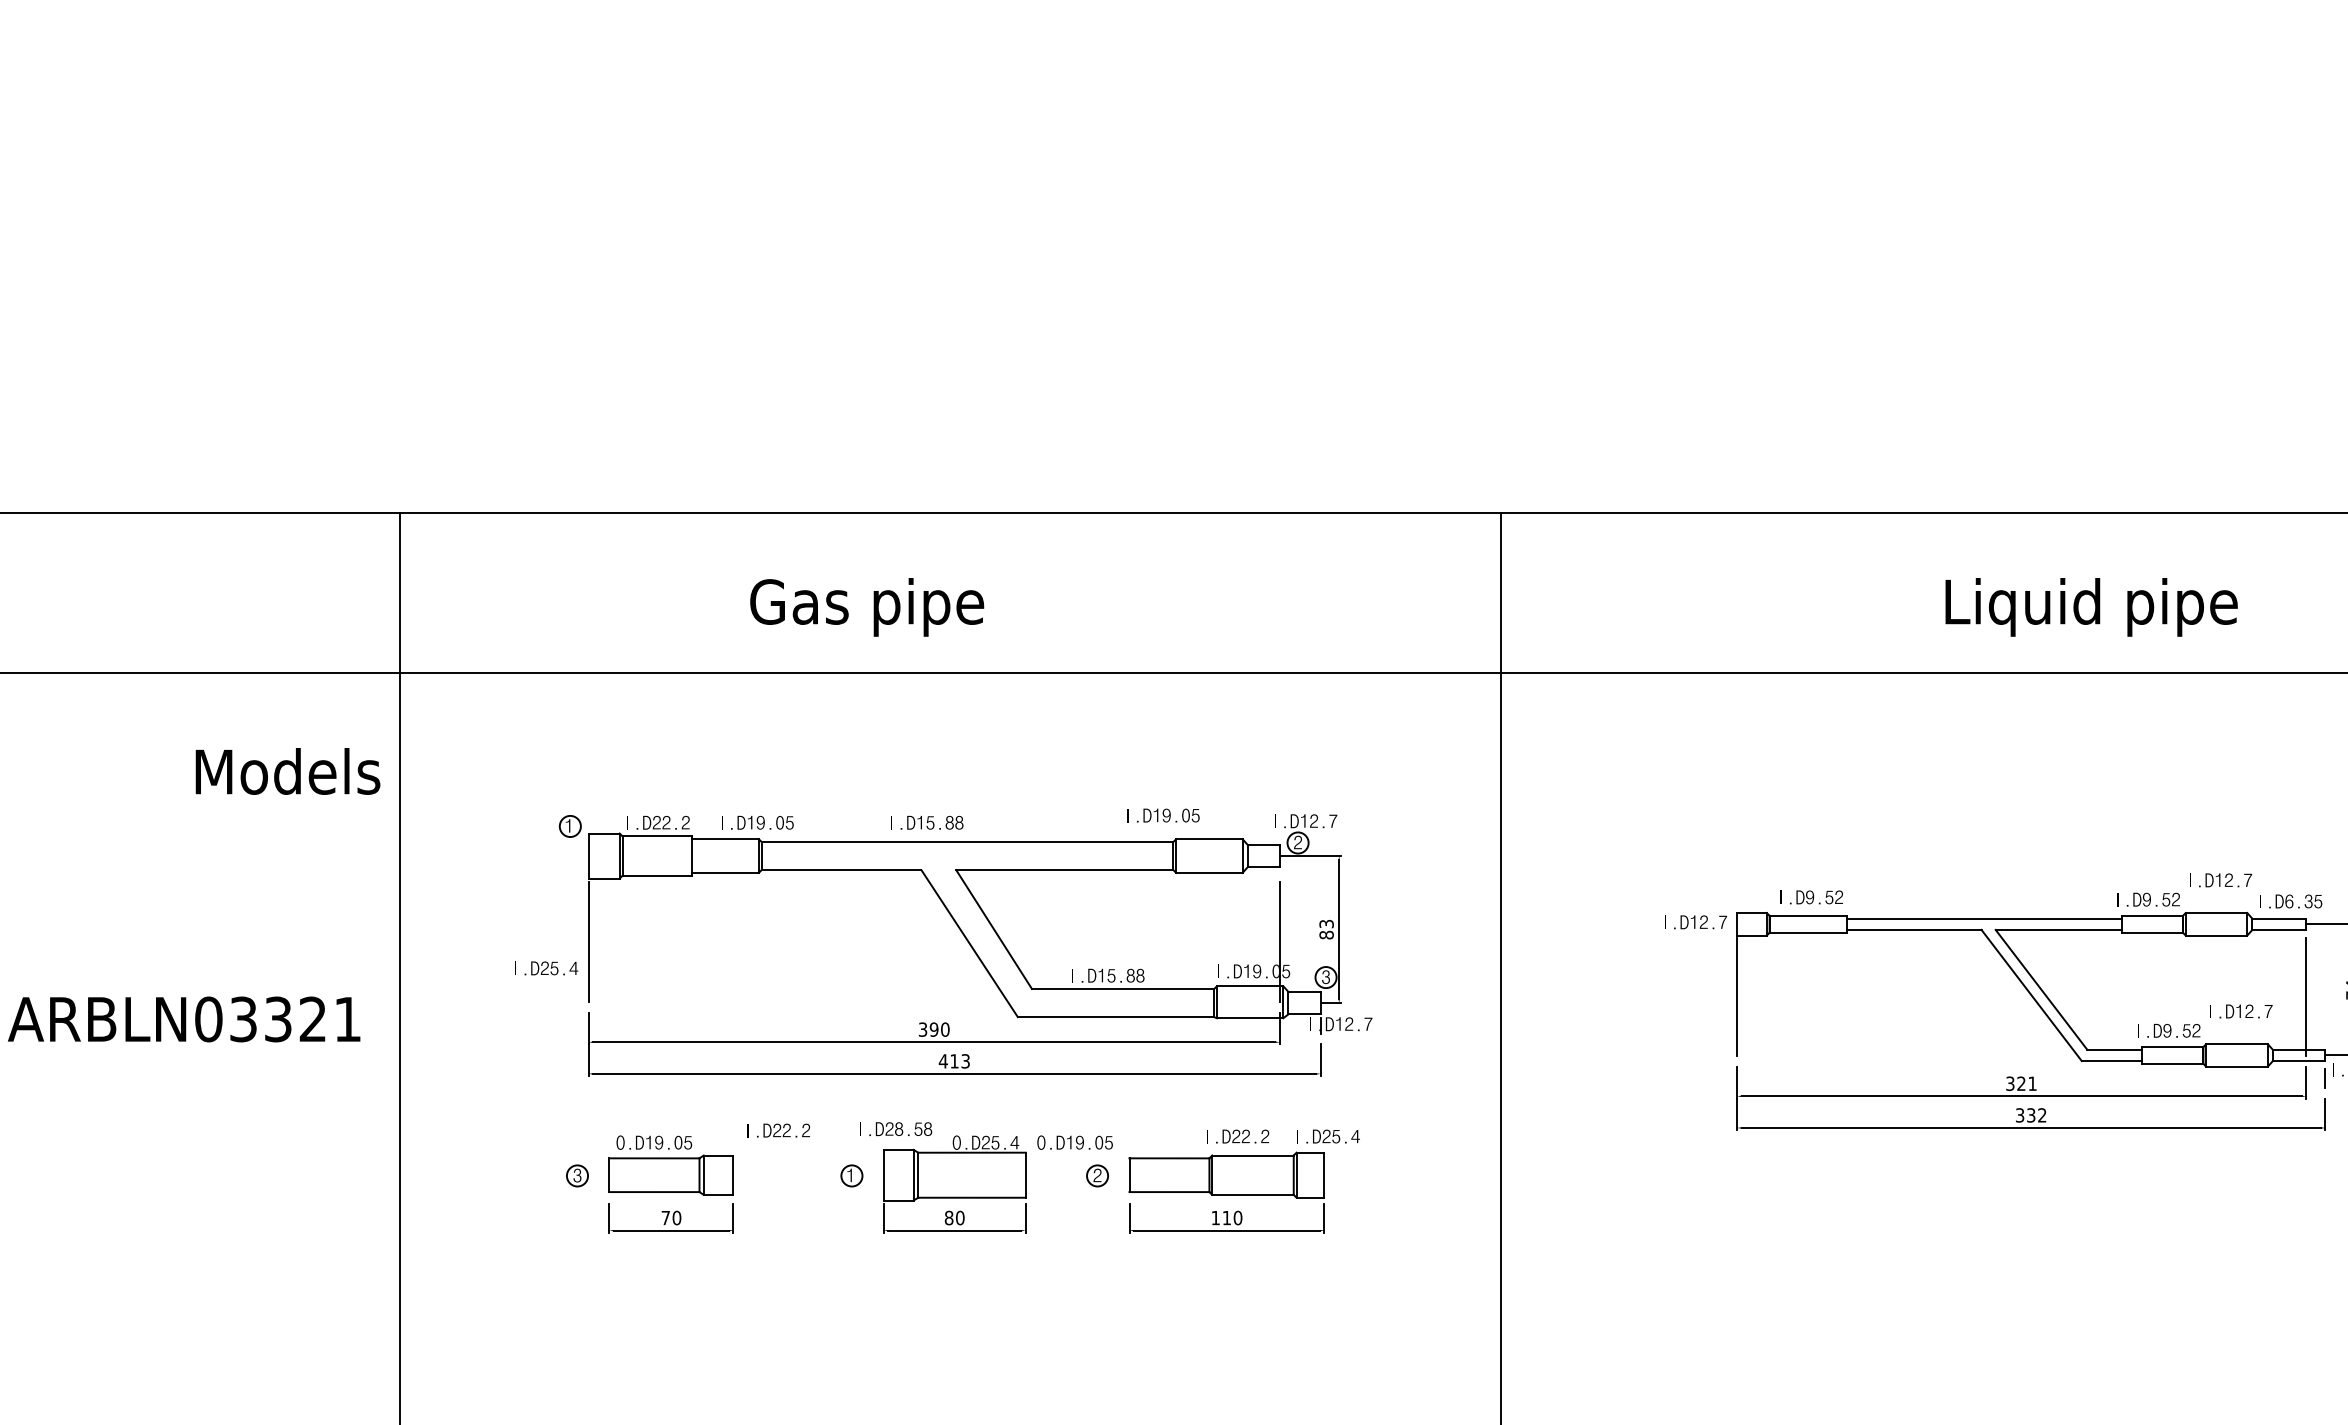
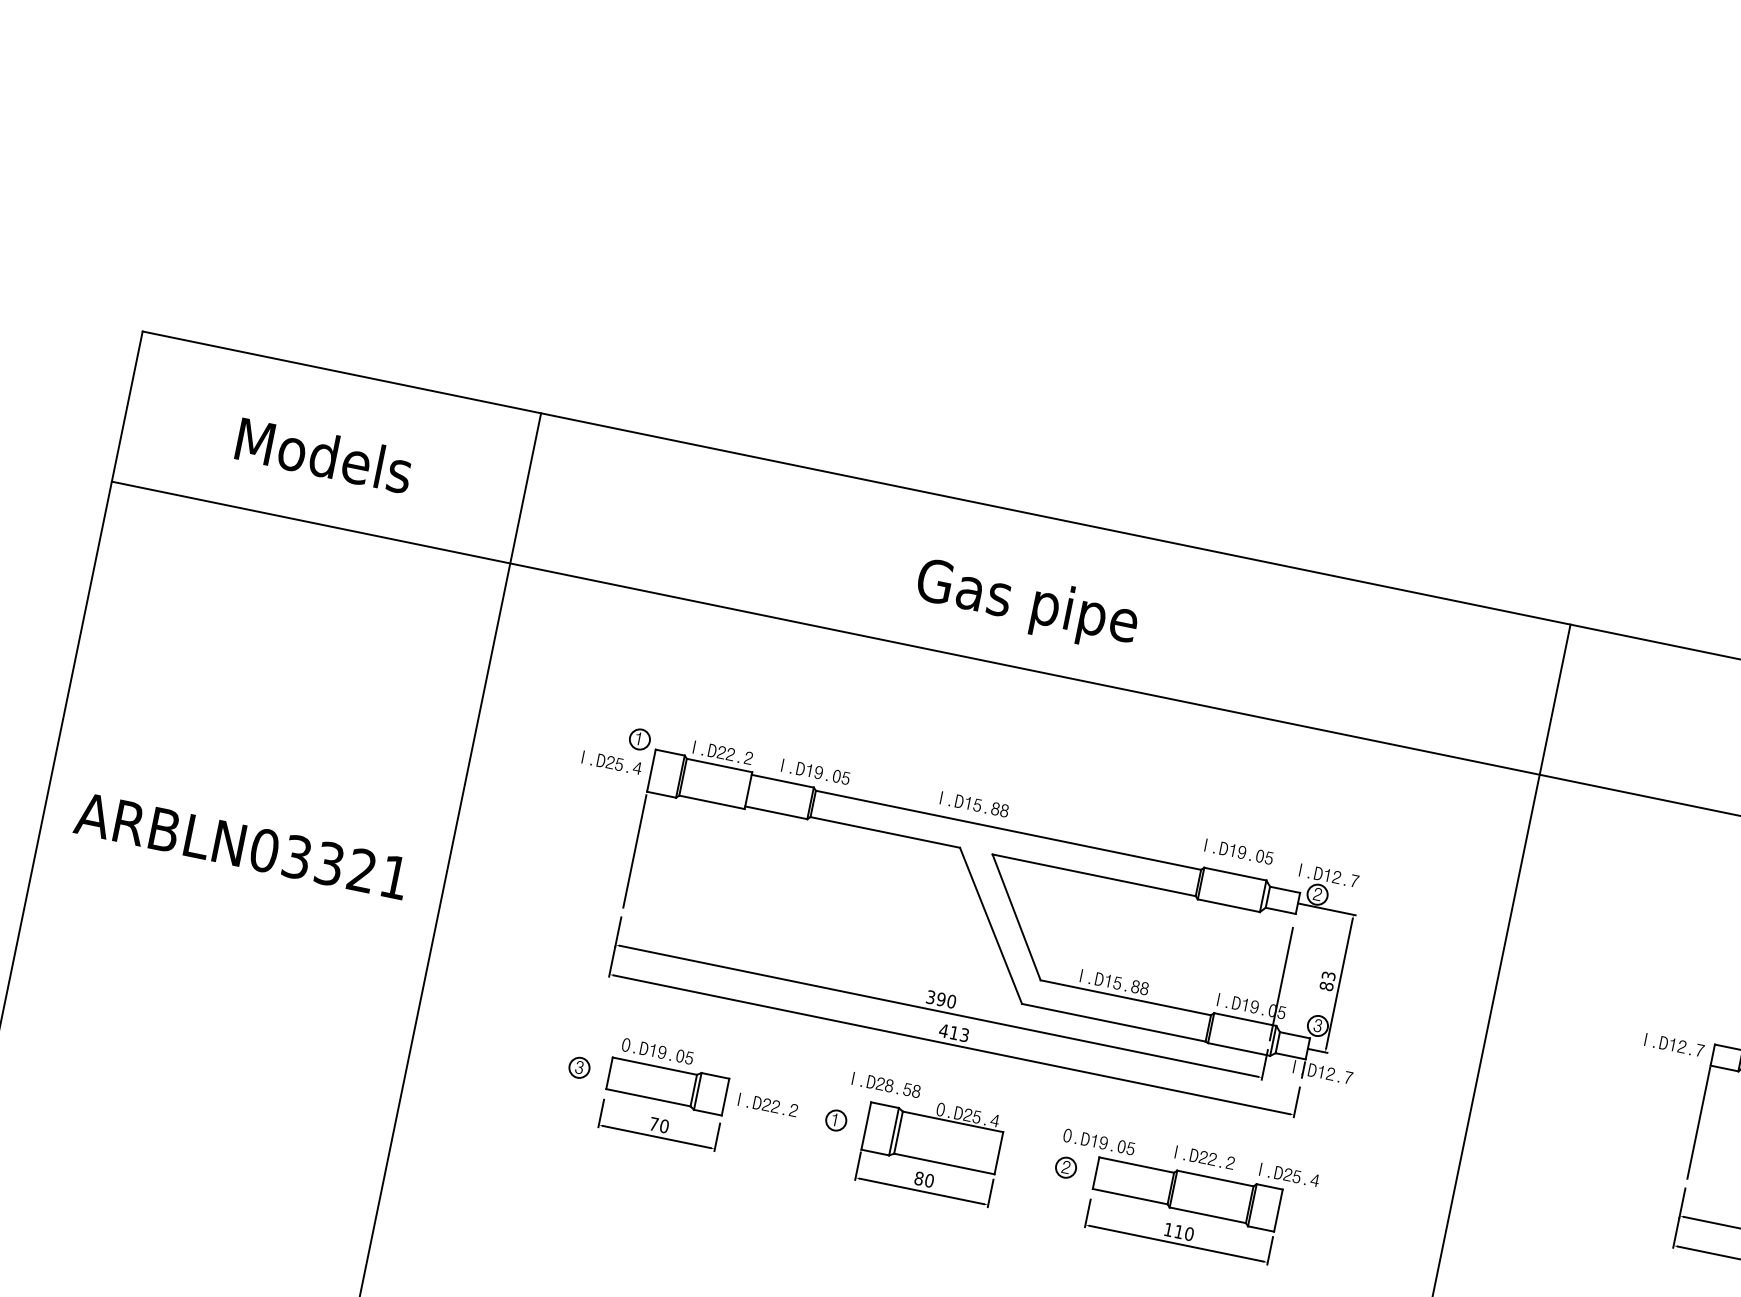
text: (867, 607) -> (1027, 605), moved
text: (287, 771) -> (324, 455), moved
text: (1163, 815) -> (1239, 851), moved
text: (546, 968) -> (611, 763), moved
text: (778, 1130) -> (767, 1105), moved
text: (1074, 1142) -> (1098, 1141), moved

